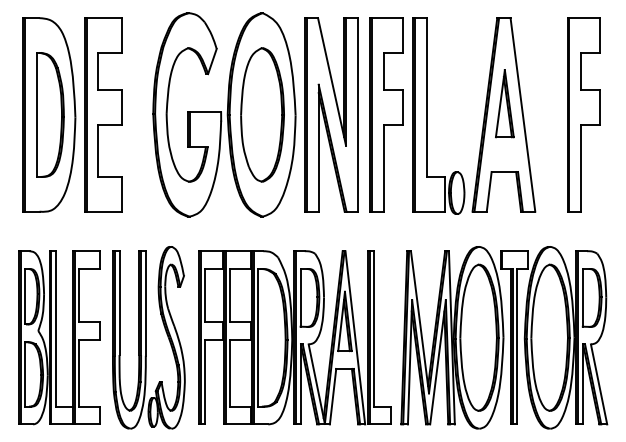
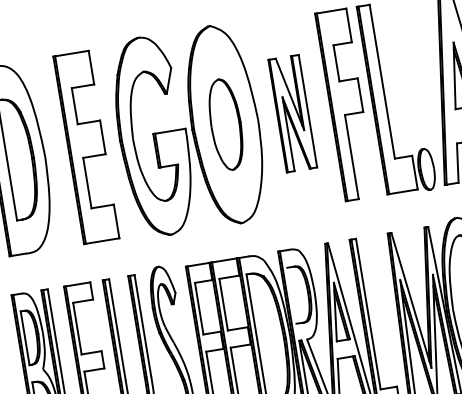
part: (103, 114) -> (86, 147), moved
part: (262, 114) -> (225, 124), size x0.7
part: (331, 114) -> (292, 113), size x0.6
line: (300, 297) -> (291, 295), removed

